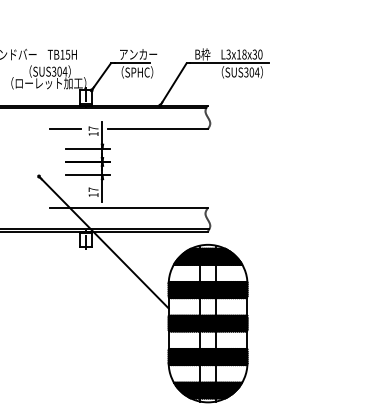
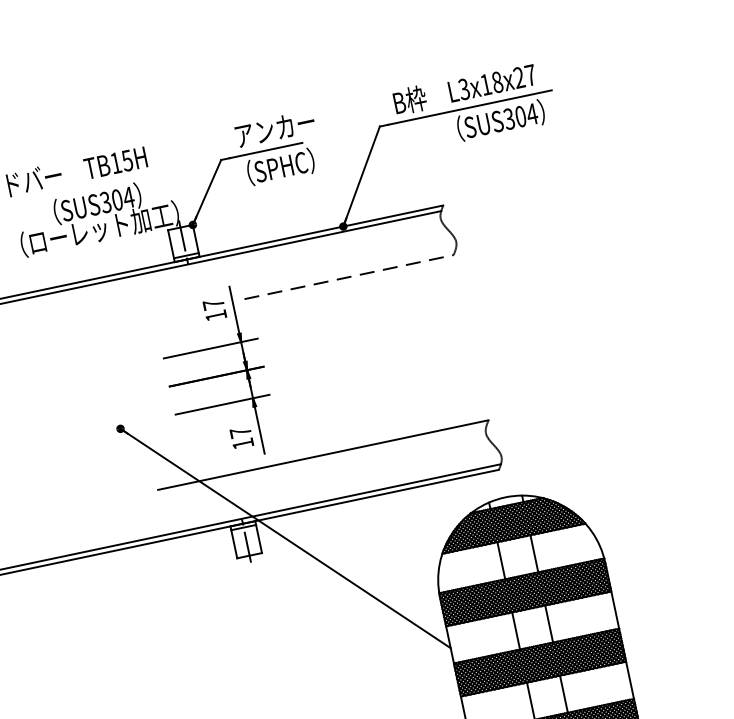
text: (257, 54) -> (524, 76), L3x18x30 -> L3x18x27
line: (65, 129) -> (155, 318), removed
line: (158, 129) -> (350, 277), solid -> dashed

